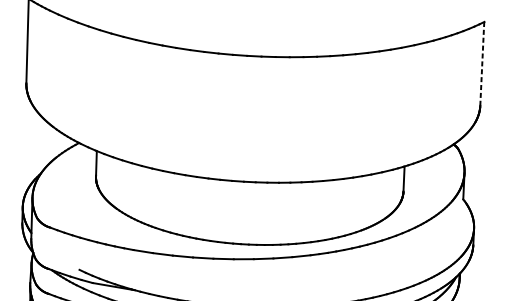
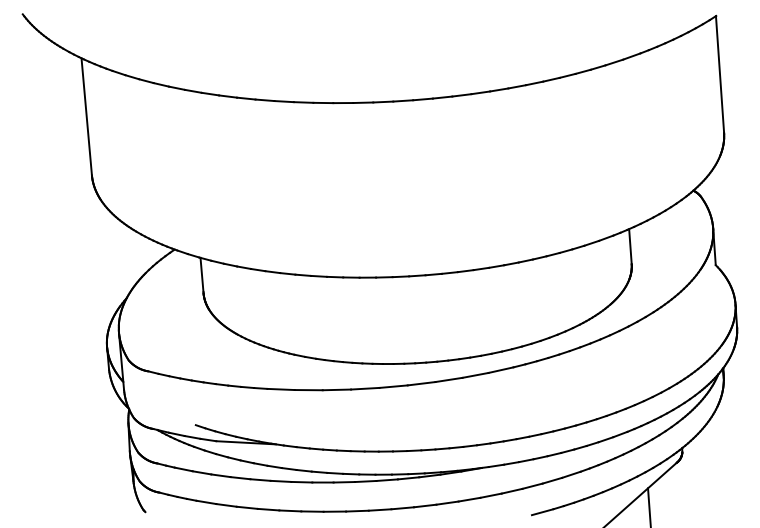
line: (481, 63) -> (719, 73), dashed -> solid

